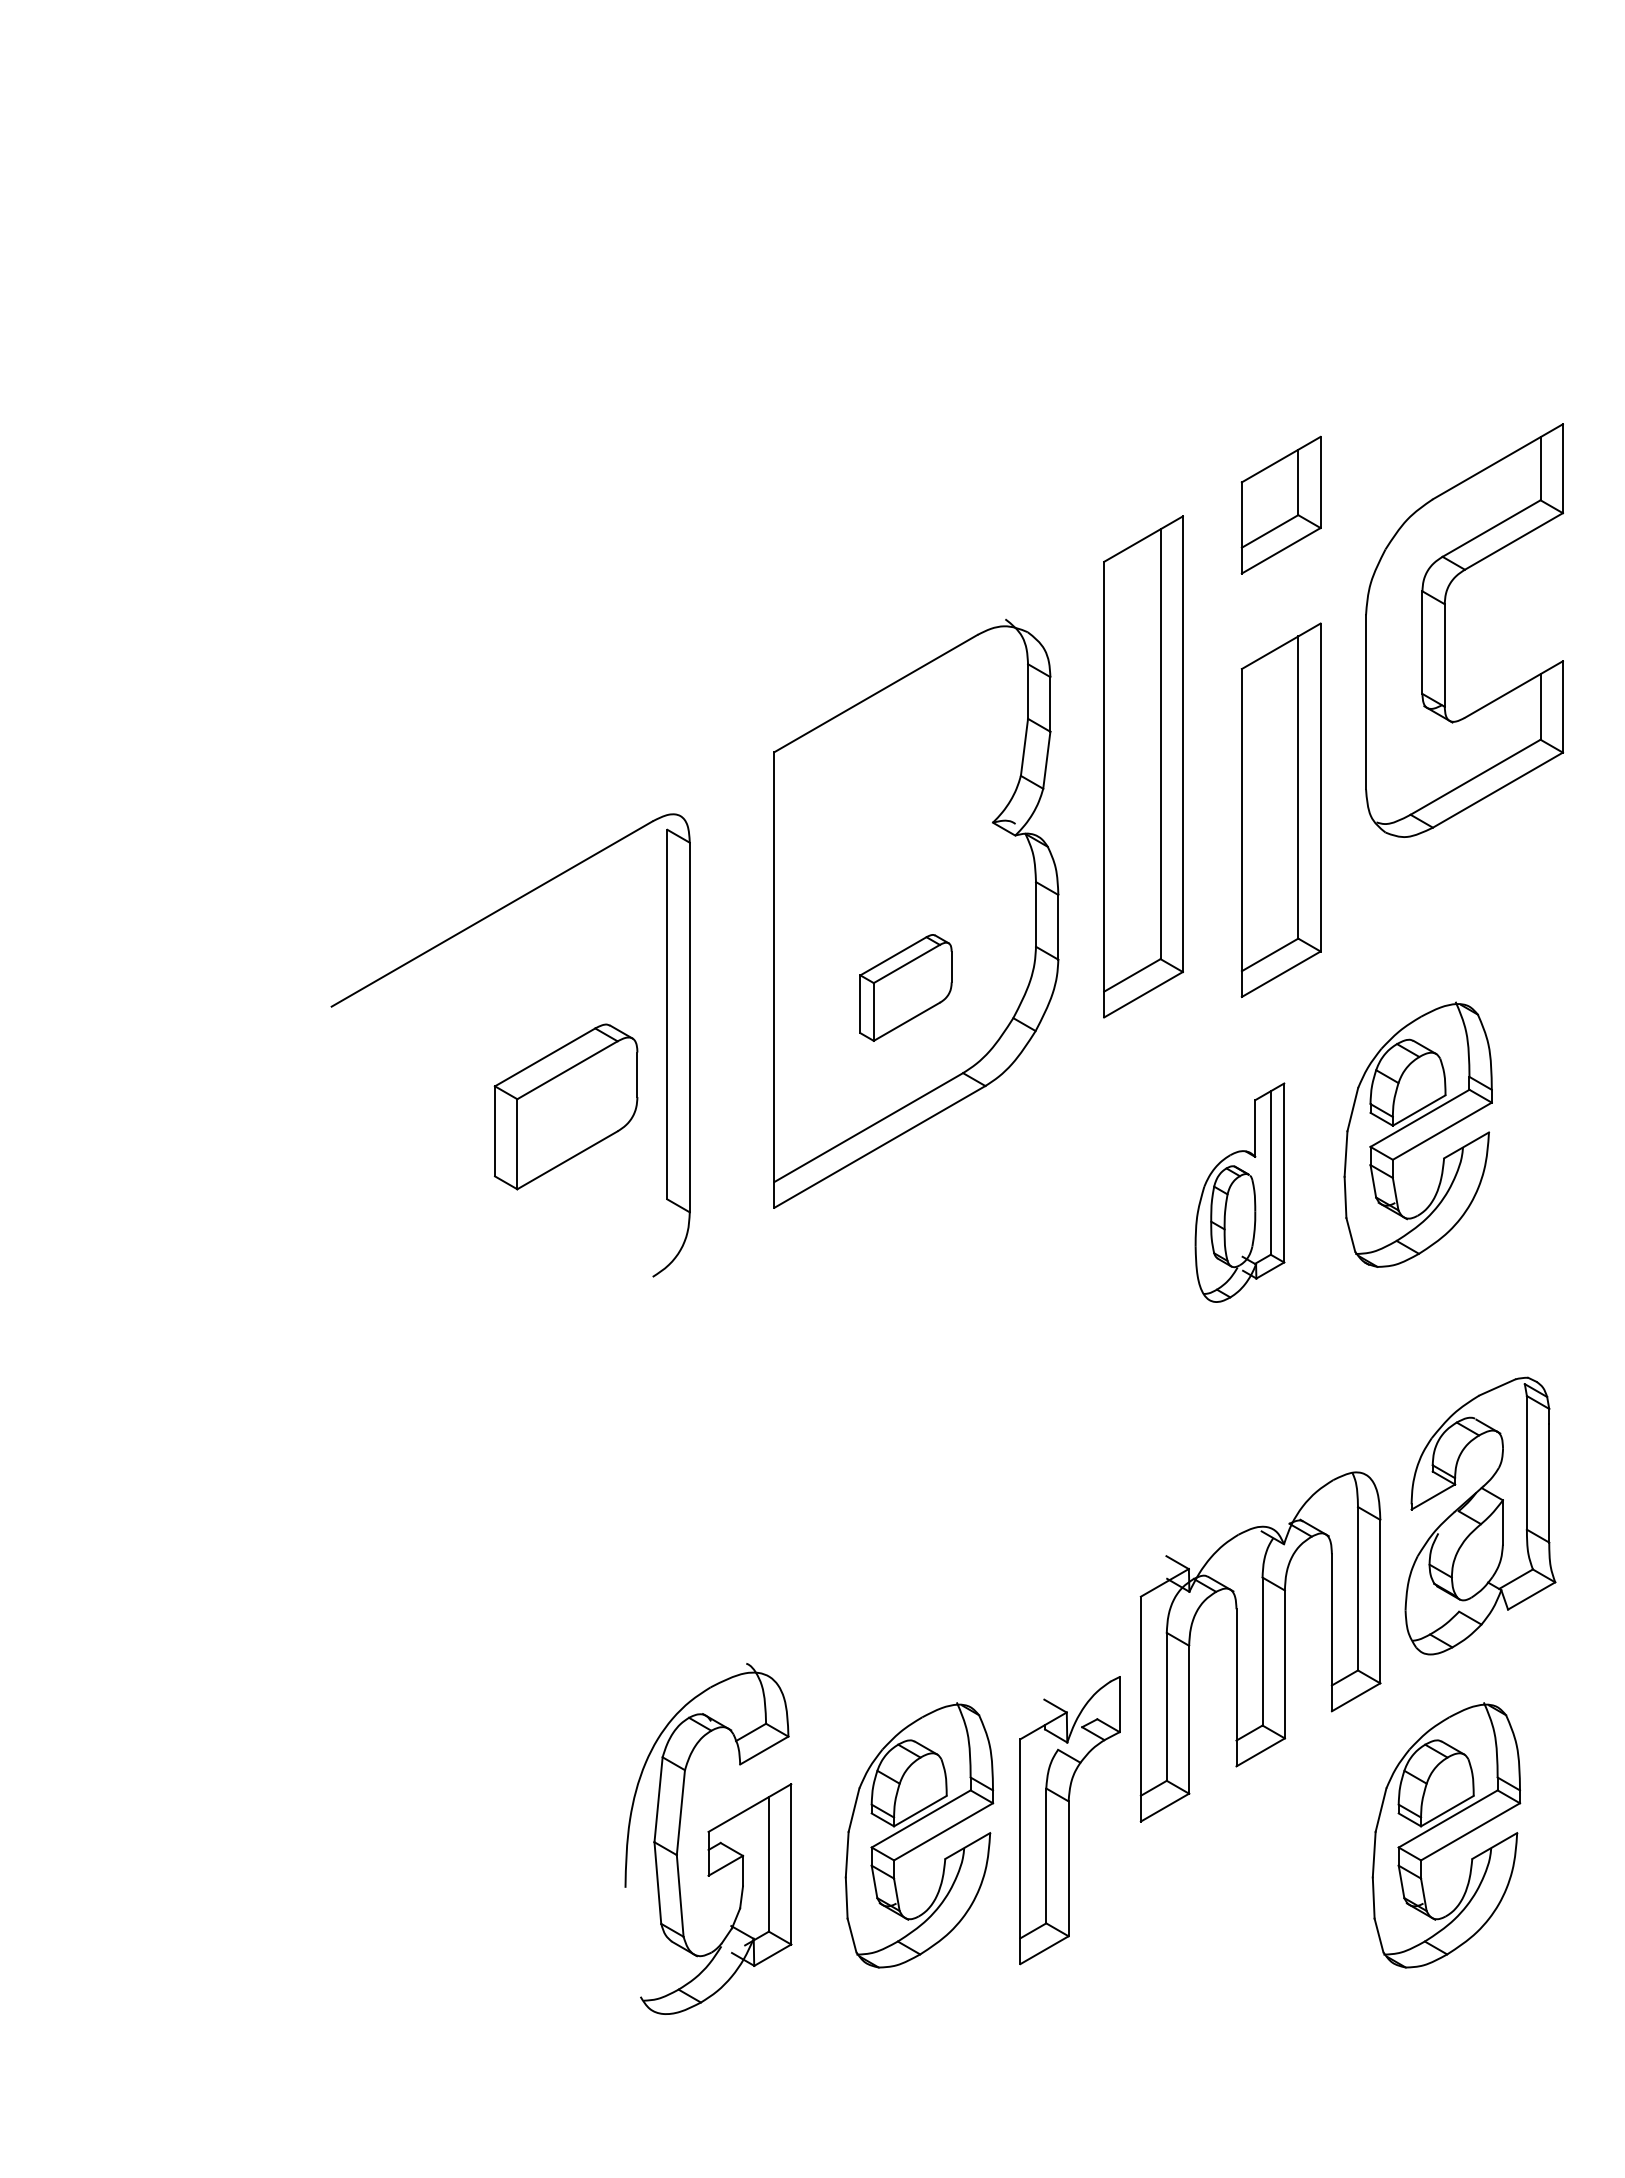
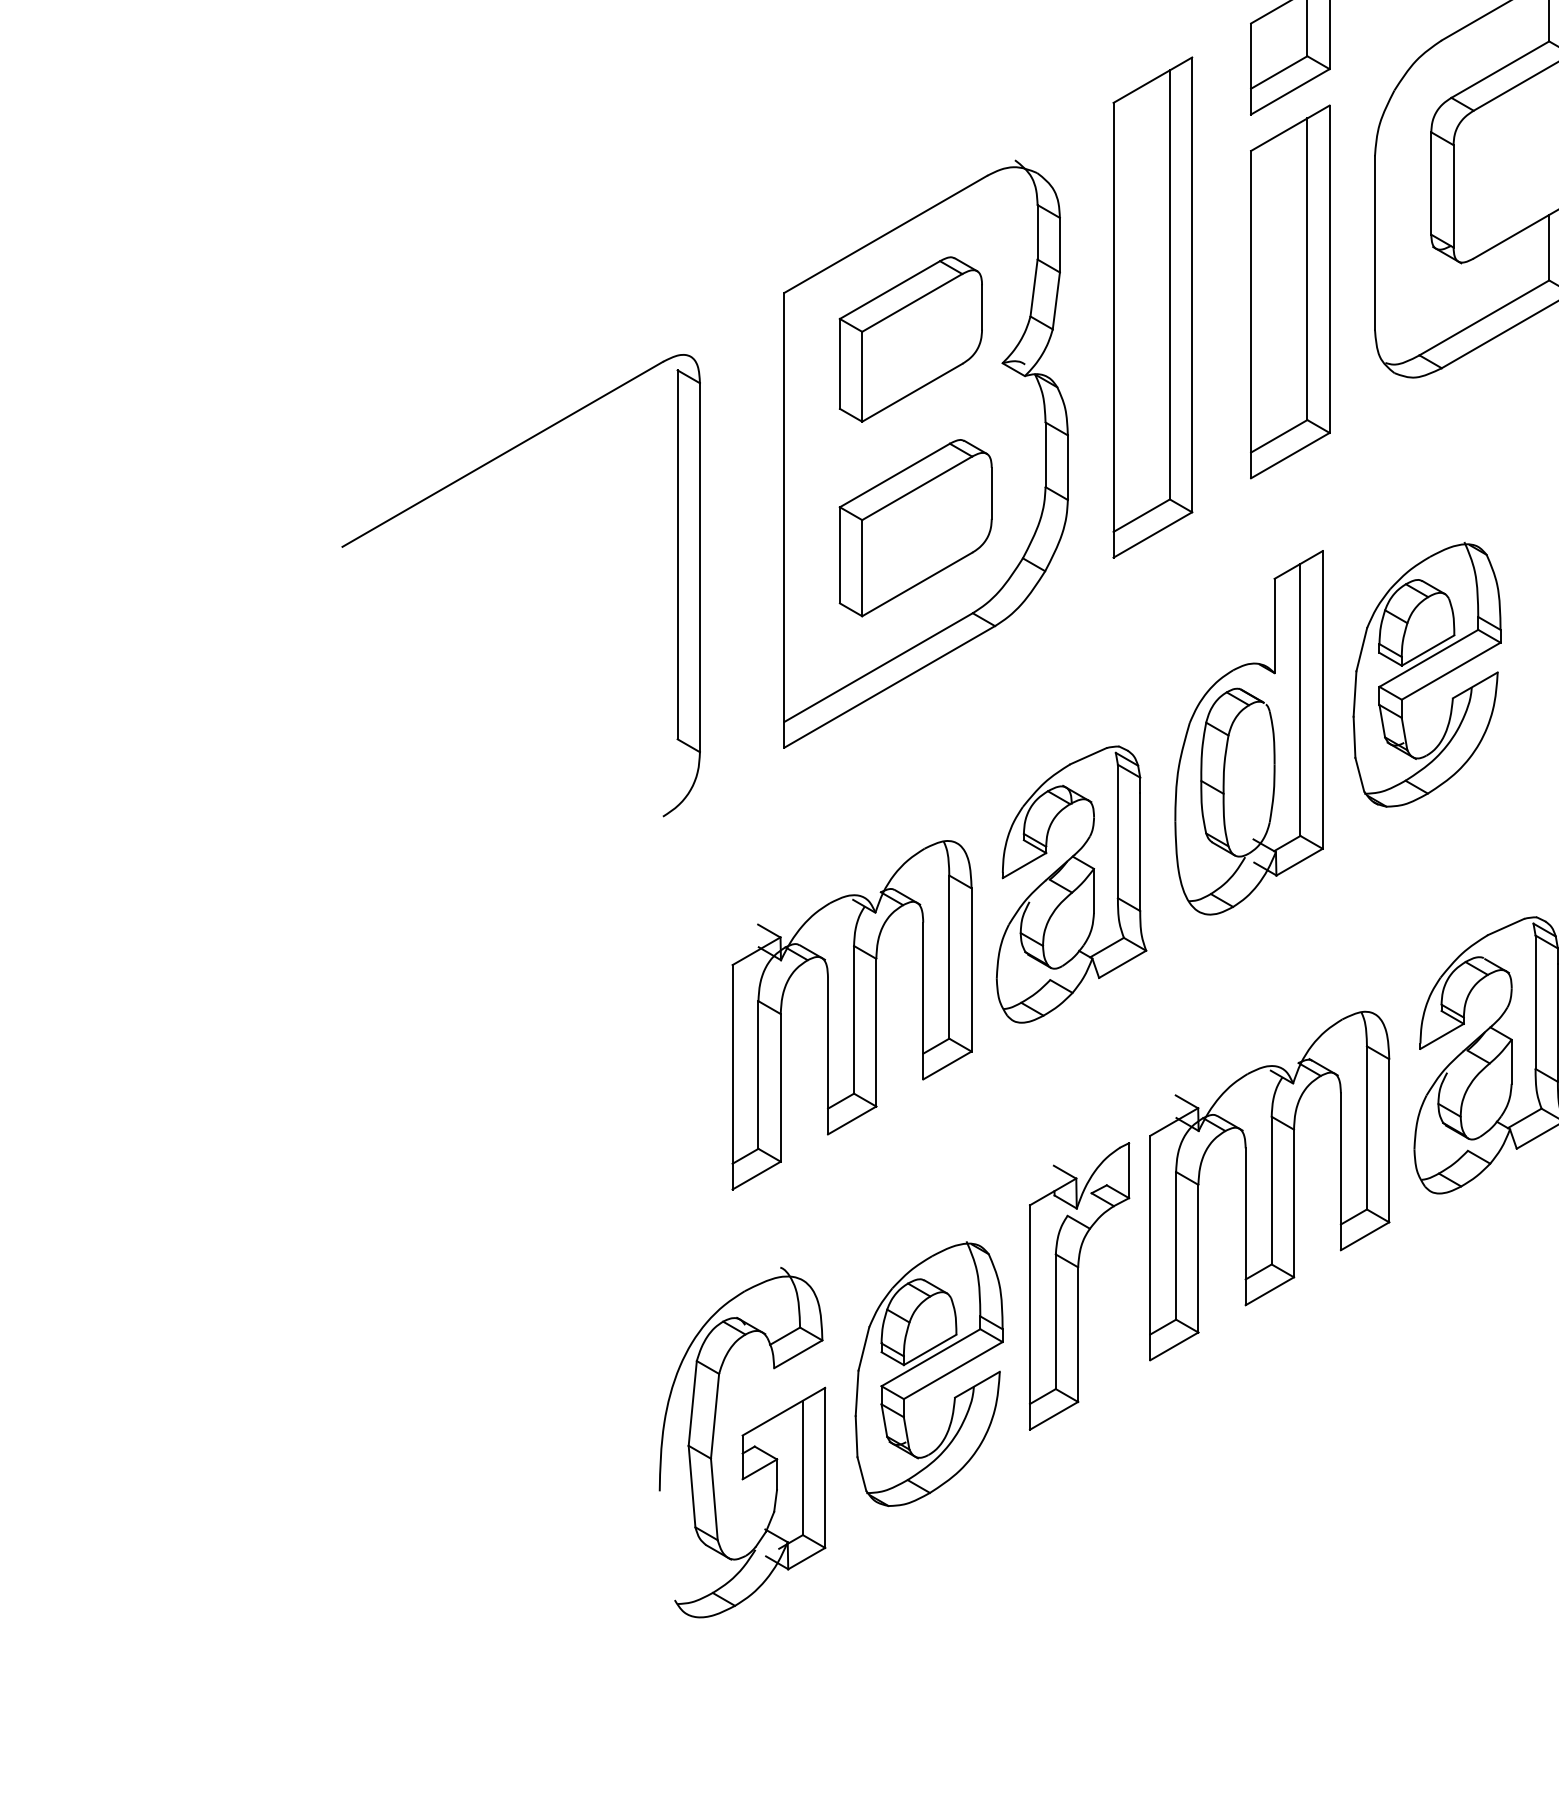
part: (1280, 809) -> (1289, 291), moved
part: (905, 987) -> (915, 527), size x1.67
part: (565, 1106) -> (910, 339), moved
part: (1239, 1192) -> (1248, 732), size x1.67
part: (1061, 1344) -> (1071, 884), added
part: (841, 1475) -> (851, 1014), added
part: (1069, 1820) -> (1078, 1286), moved
part: (1446, 1835) -> (1455, 1374), removed
part: (708, 1838) -> (742, 1442), moved

